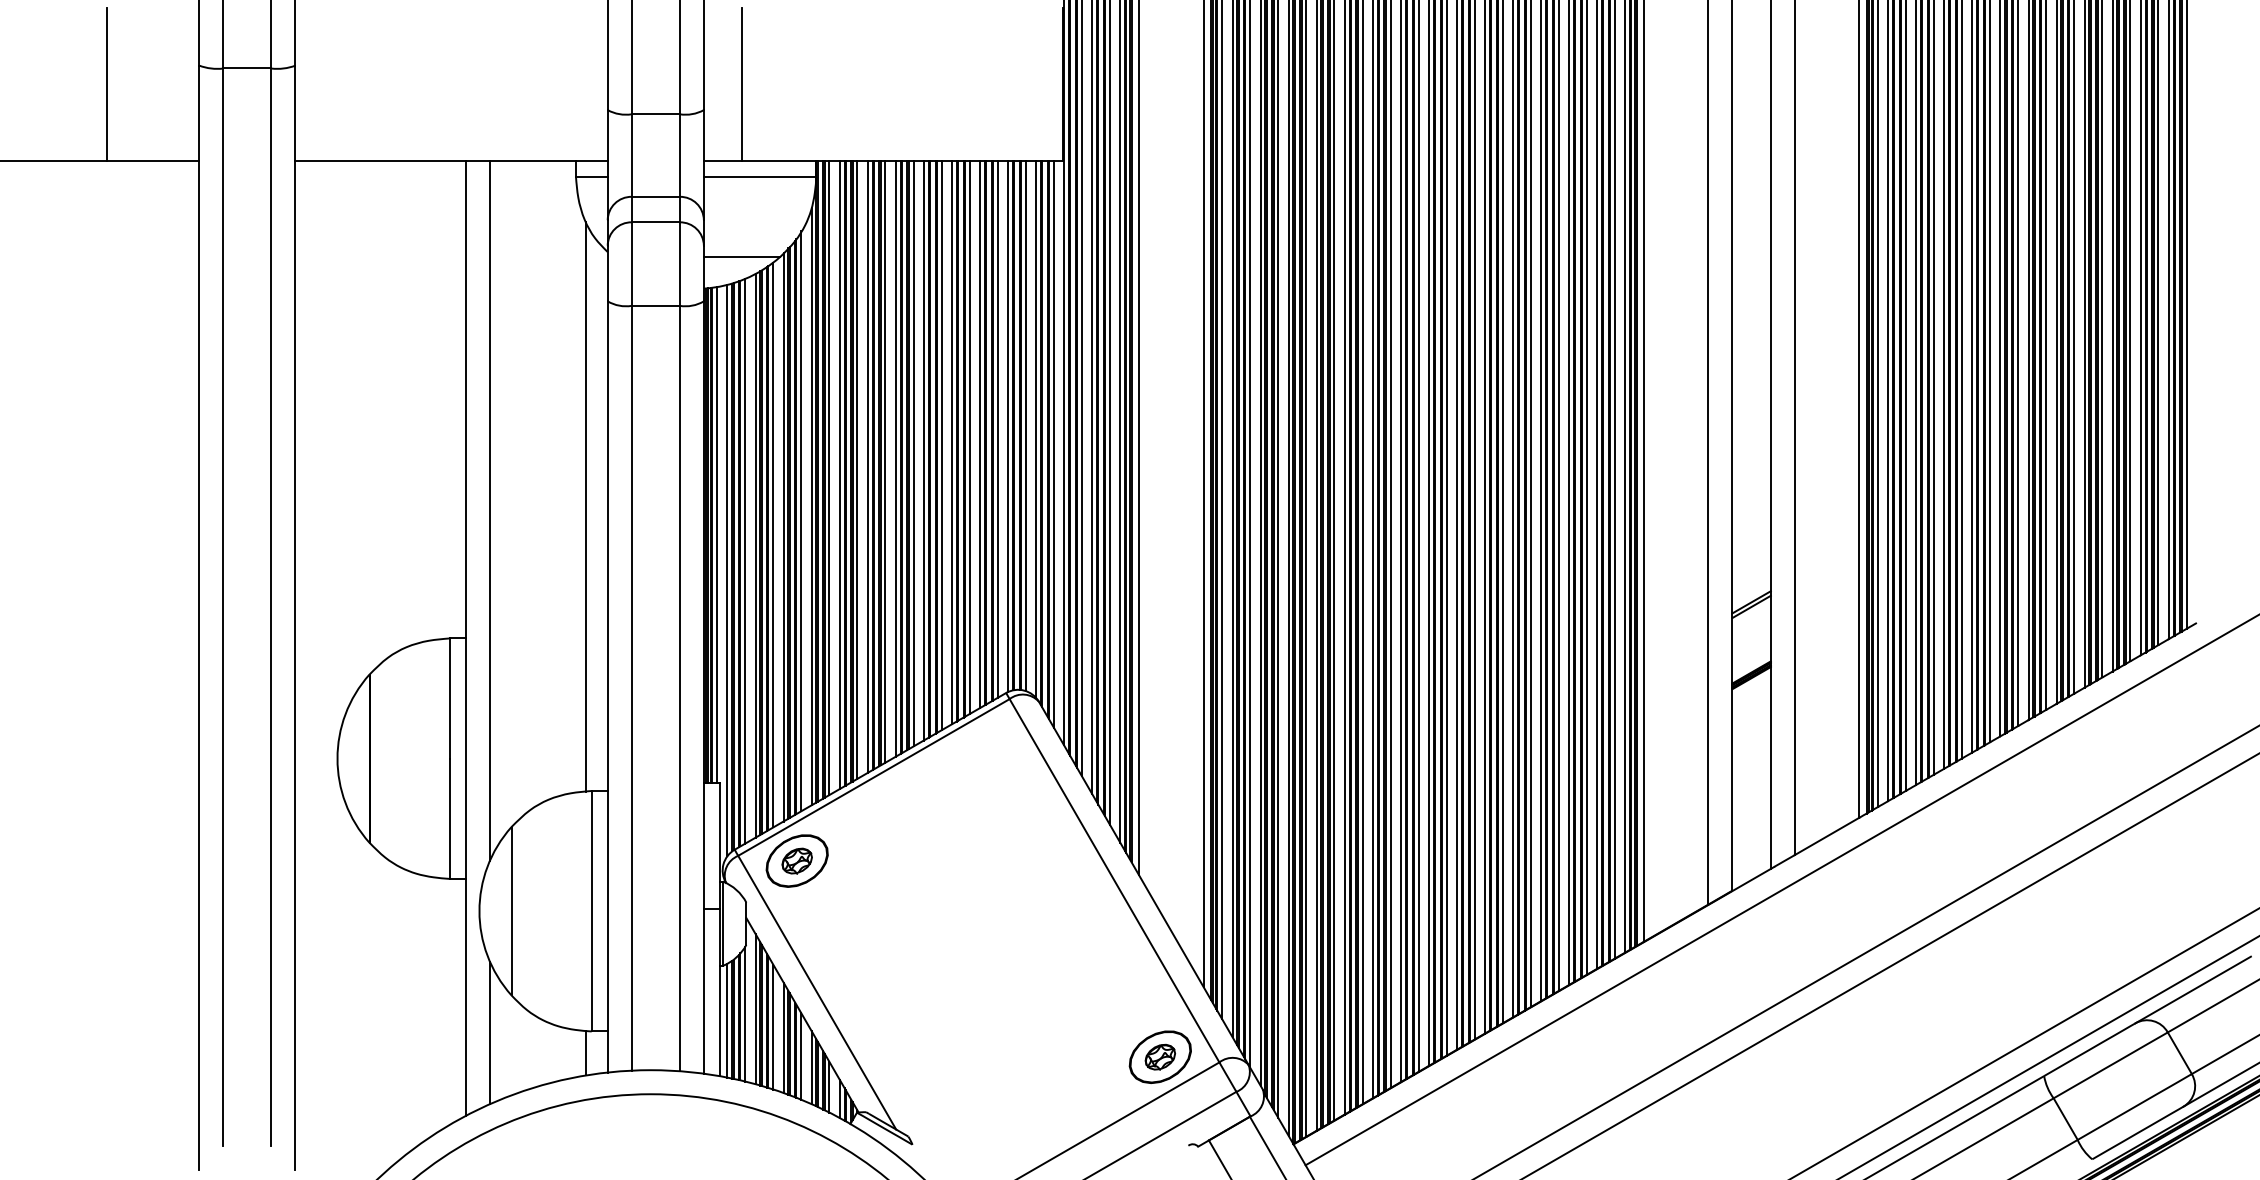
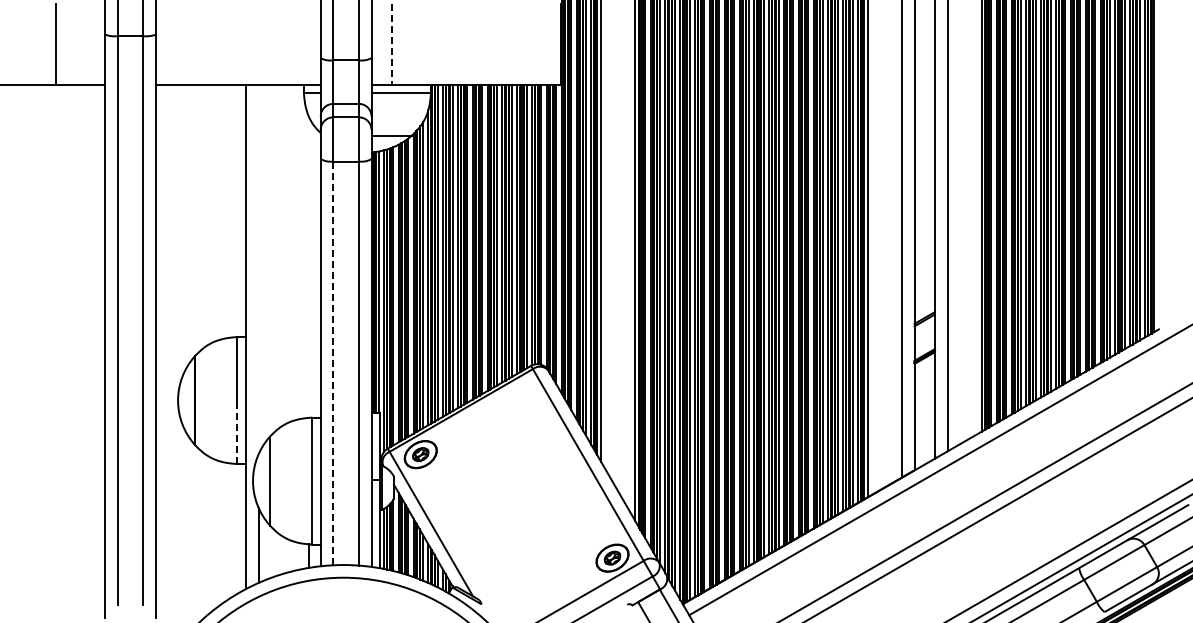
line: (741, 86) -> (391, 45), solid -> dashed
line: (586, 506) -> (309, 267), removed
line: (489, 510) -> (258, 269), removed
line: (631, 688) -> (333, 363), solid -> dashed
line: (450, 819) -> (237, 432), solid -> dashed

